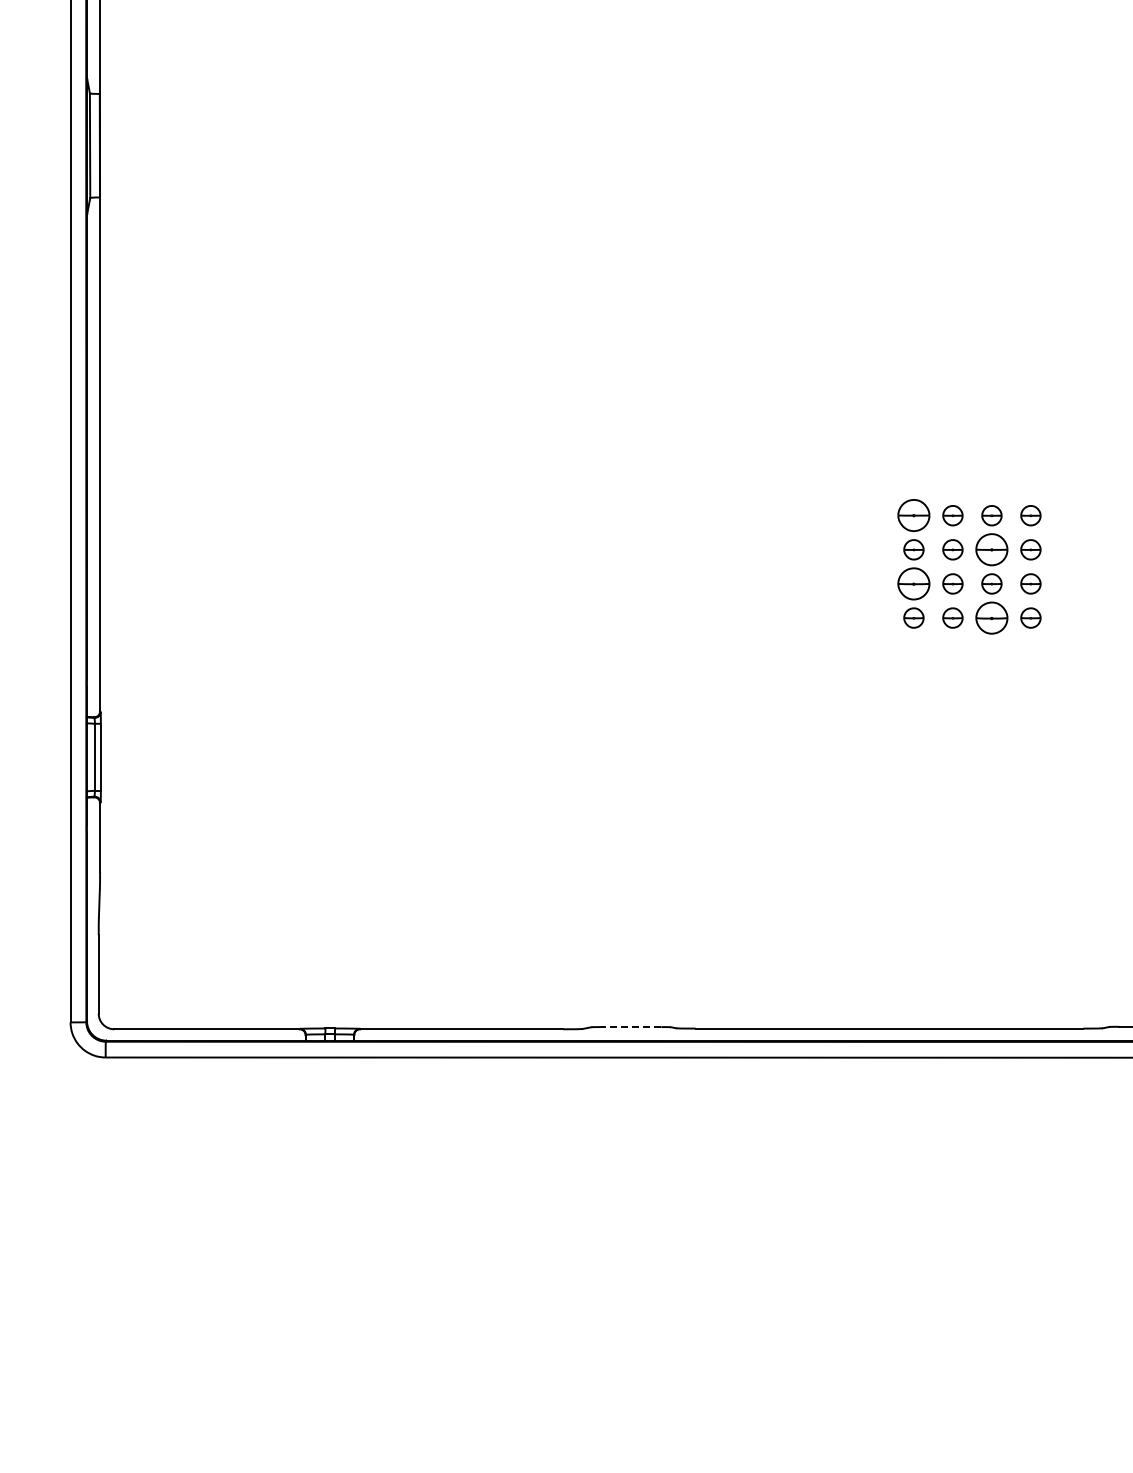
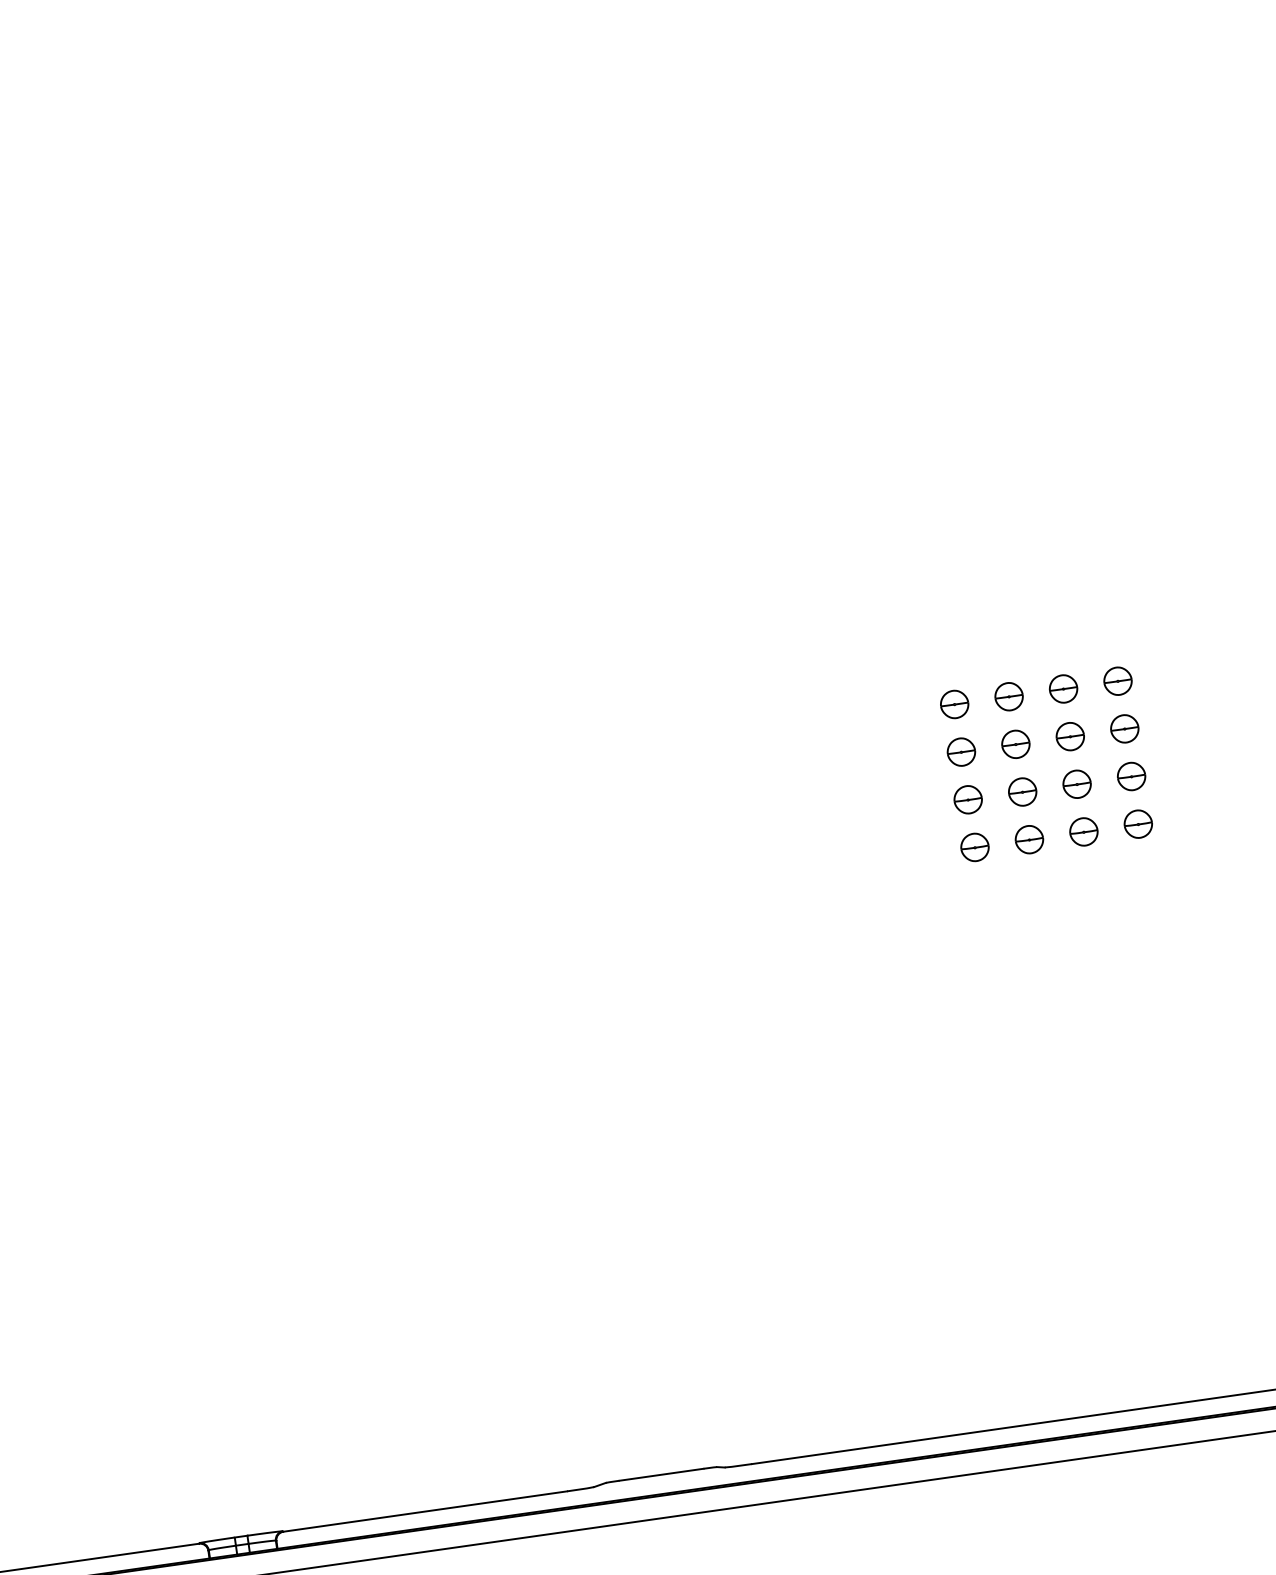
part: (913, 515) -> (954, 704), size x0.62
part: (991, 549) -> (1069, 736), size x0.62
part: (913, 583) -> (967, 799), size x0.62
part: (991, 617) -> (1083, 831), size x0.62
line: (630, 1027) -> (660, 1475), dashed -> solid

